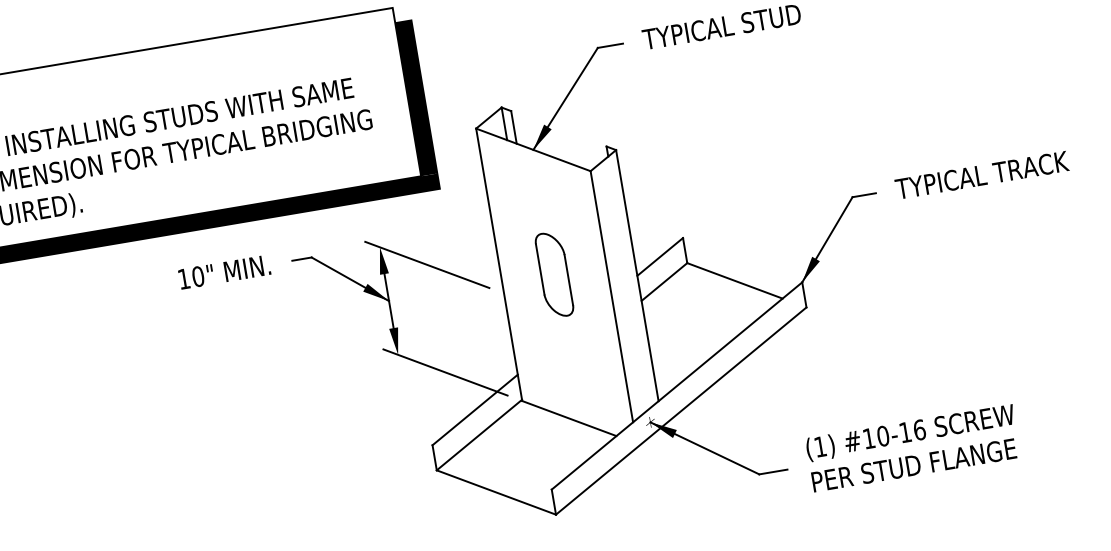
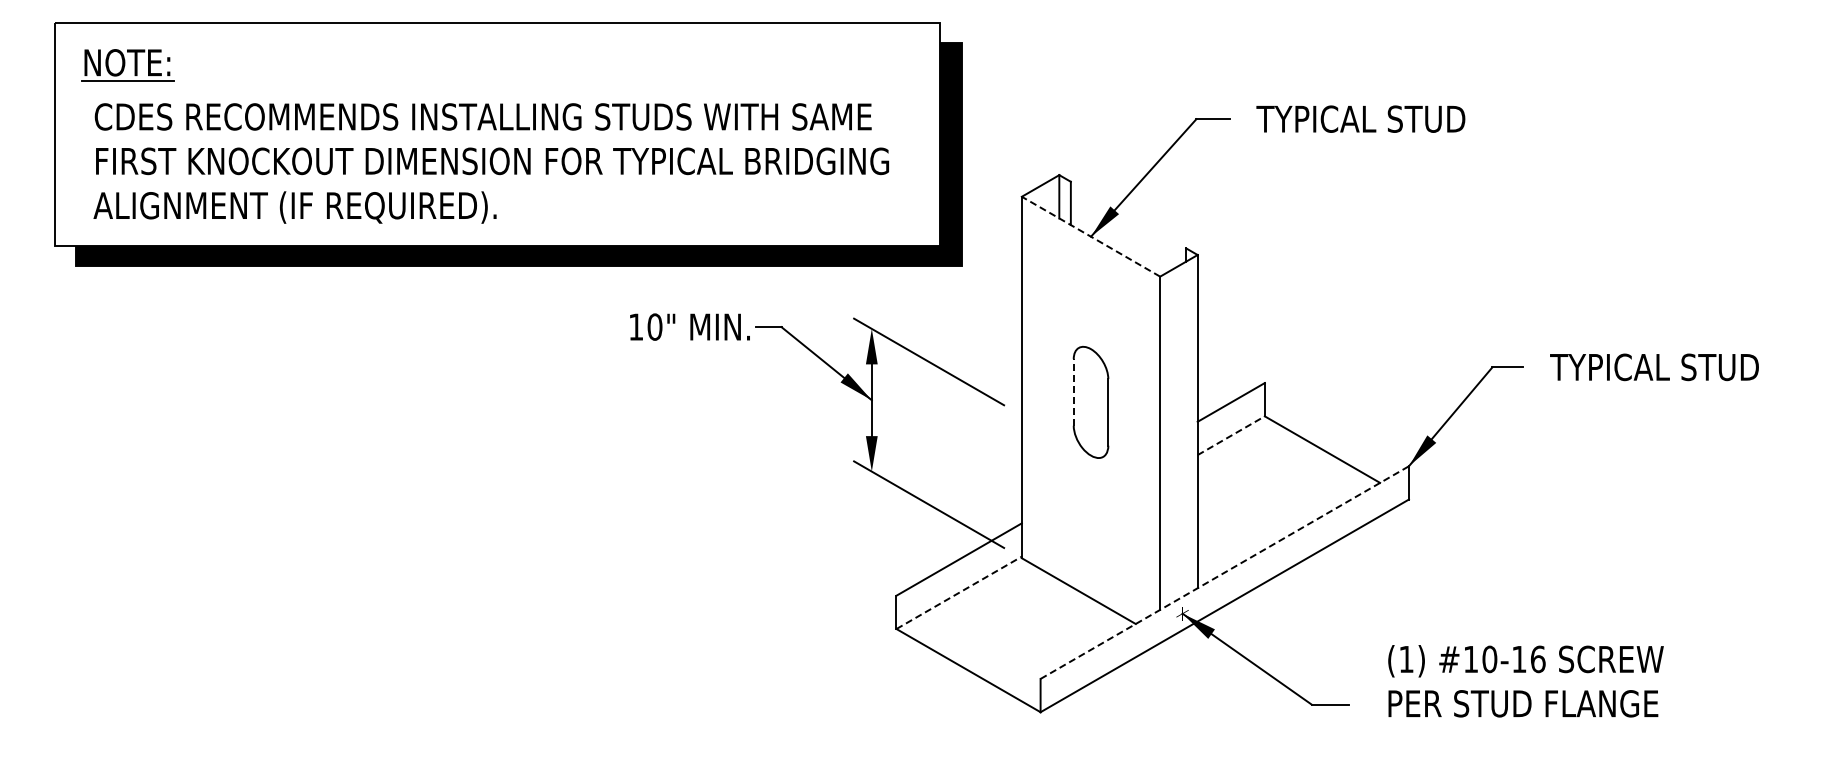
line: (533, 149) -> (1091, 236), solid -> dashed
text: (1030, 167) -> (1728, 367), TYPICAL TRACK -> TYPICAL STUD
line: (539, 268) -> (1073, 391), solid -> dashed
text: (224, 271) -> (689, 326), moved
line: (664, 281) -> (1231, 435), solid -> dashed
line: (676, 385) -> (1224, 572), solid -> dashed
line: (479, 434) -> (959, 592), solid -> dashed
text: (912, 448) -> (1525, 681), moved

